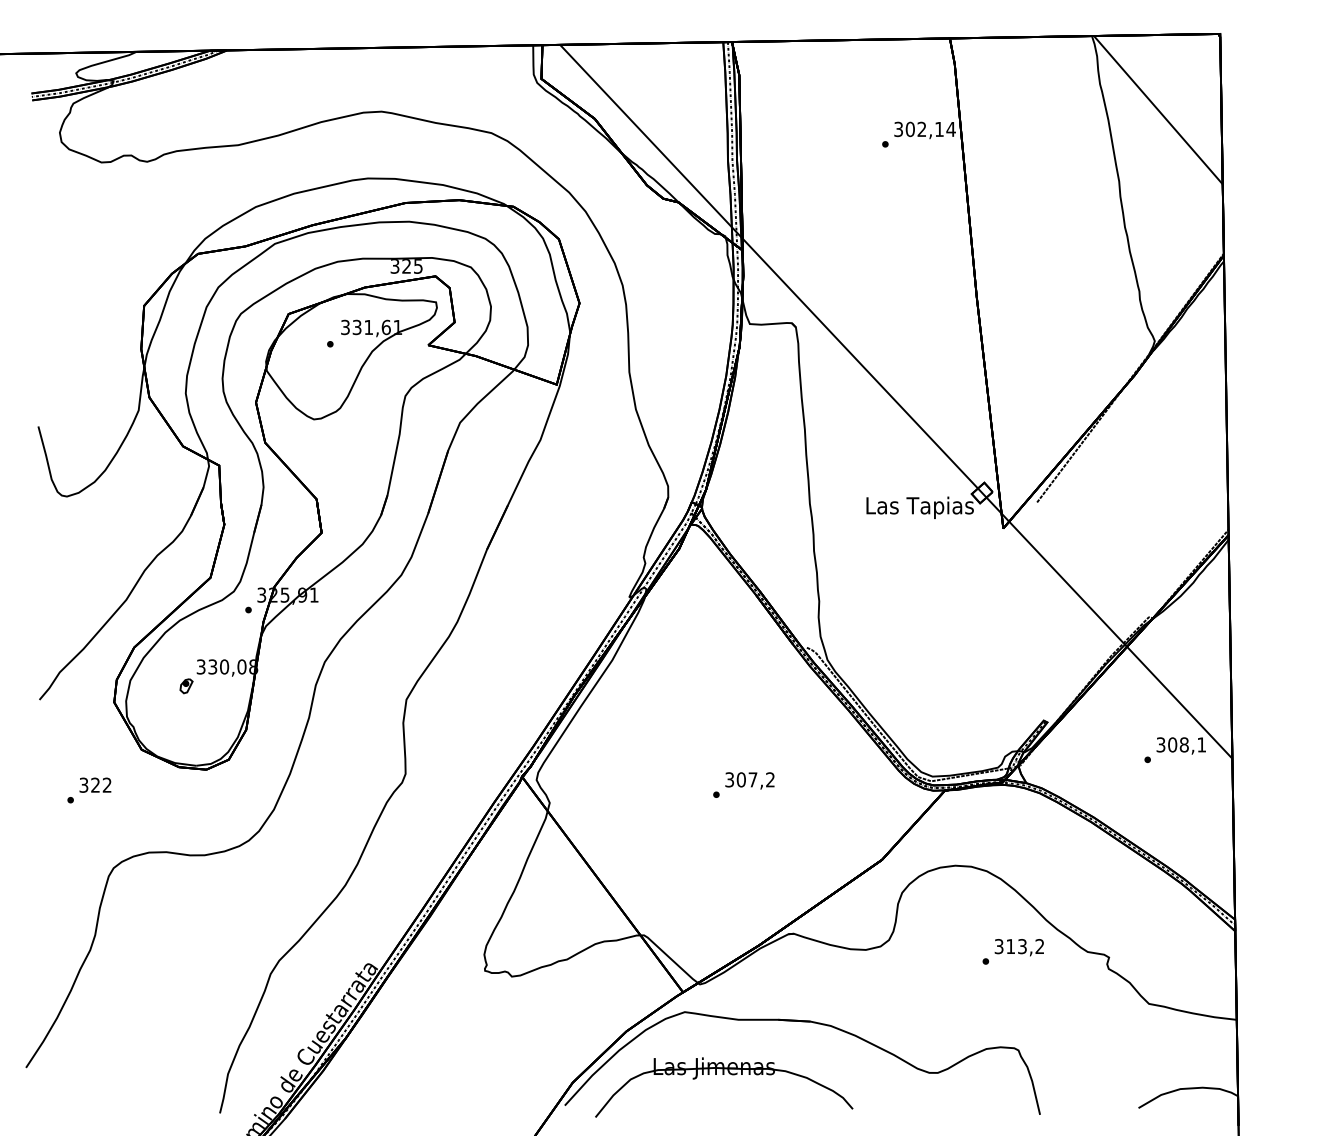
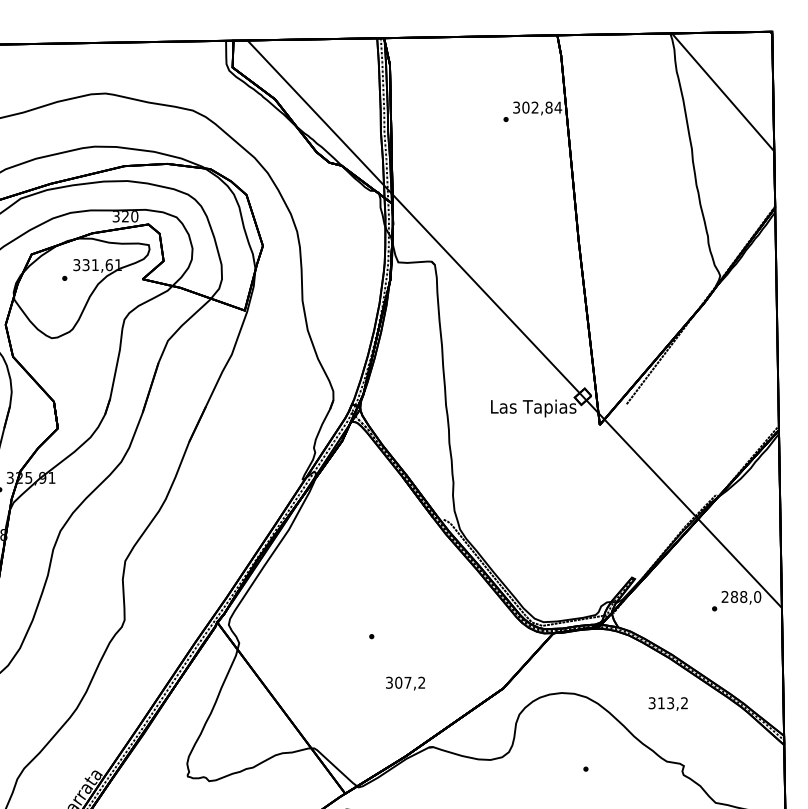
text: (939, 129) -> (549, 107), 302,14 -> 302,84
text: (417, 266) -> (134, 216), 325 -> 320
text: (1181, 744) -> (741, 596), 308,1 -> 288,0
text: (749, 780) -> (405, 683), moved
text: (1018, 947) -> (667, 703), moved

